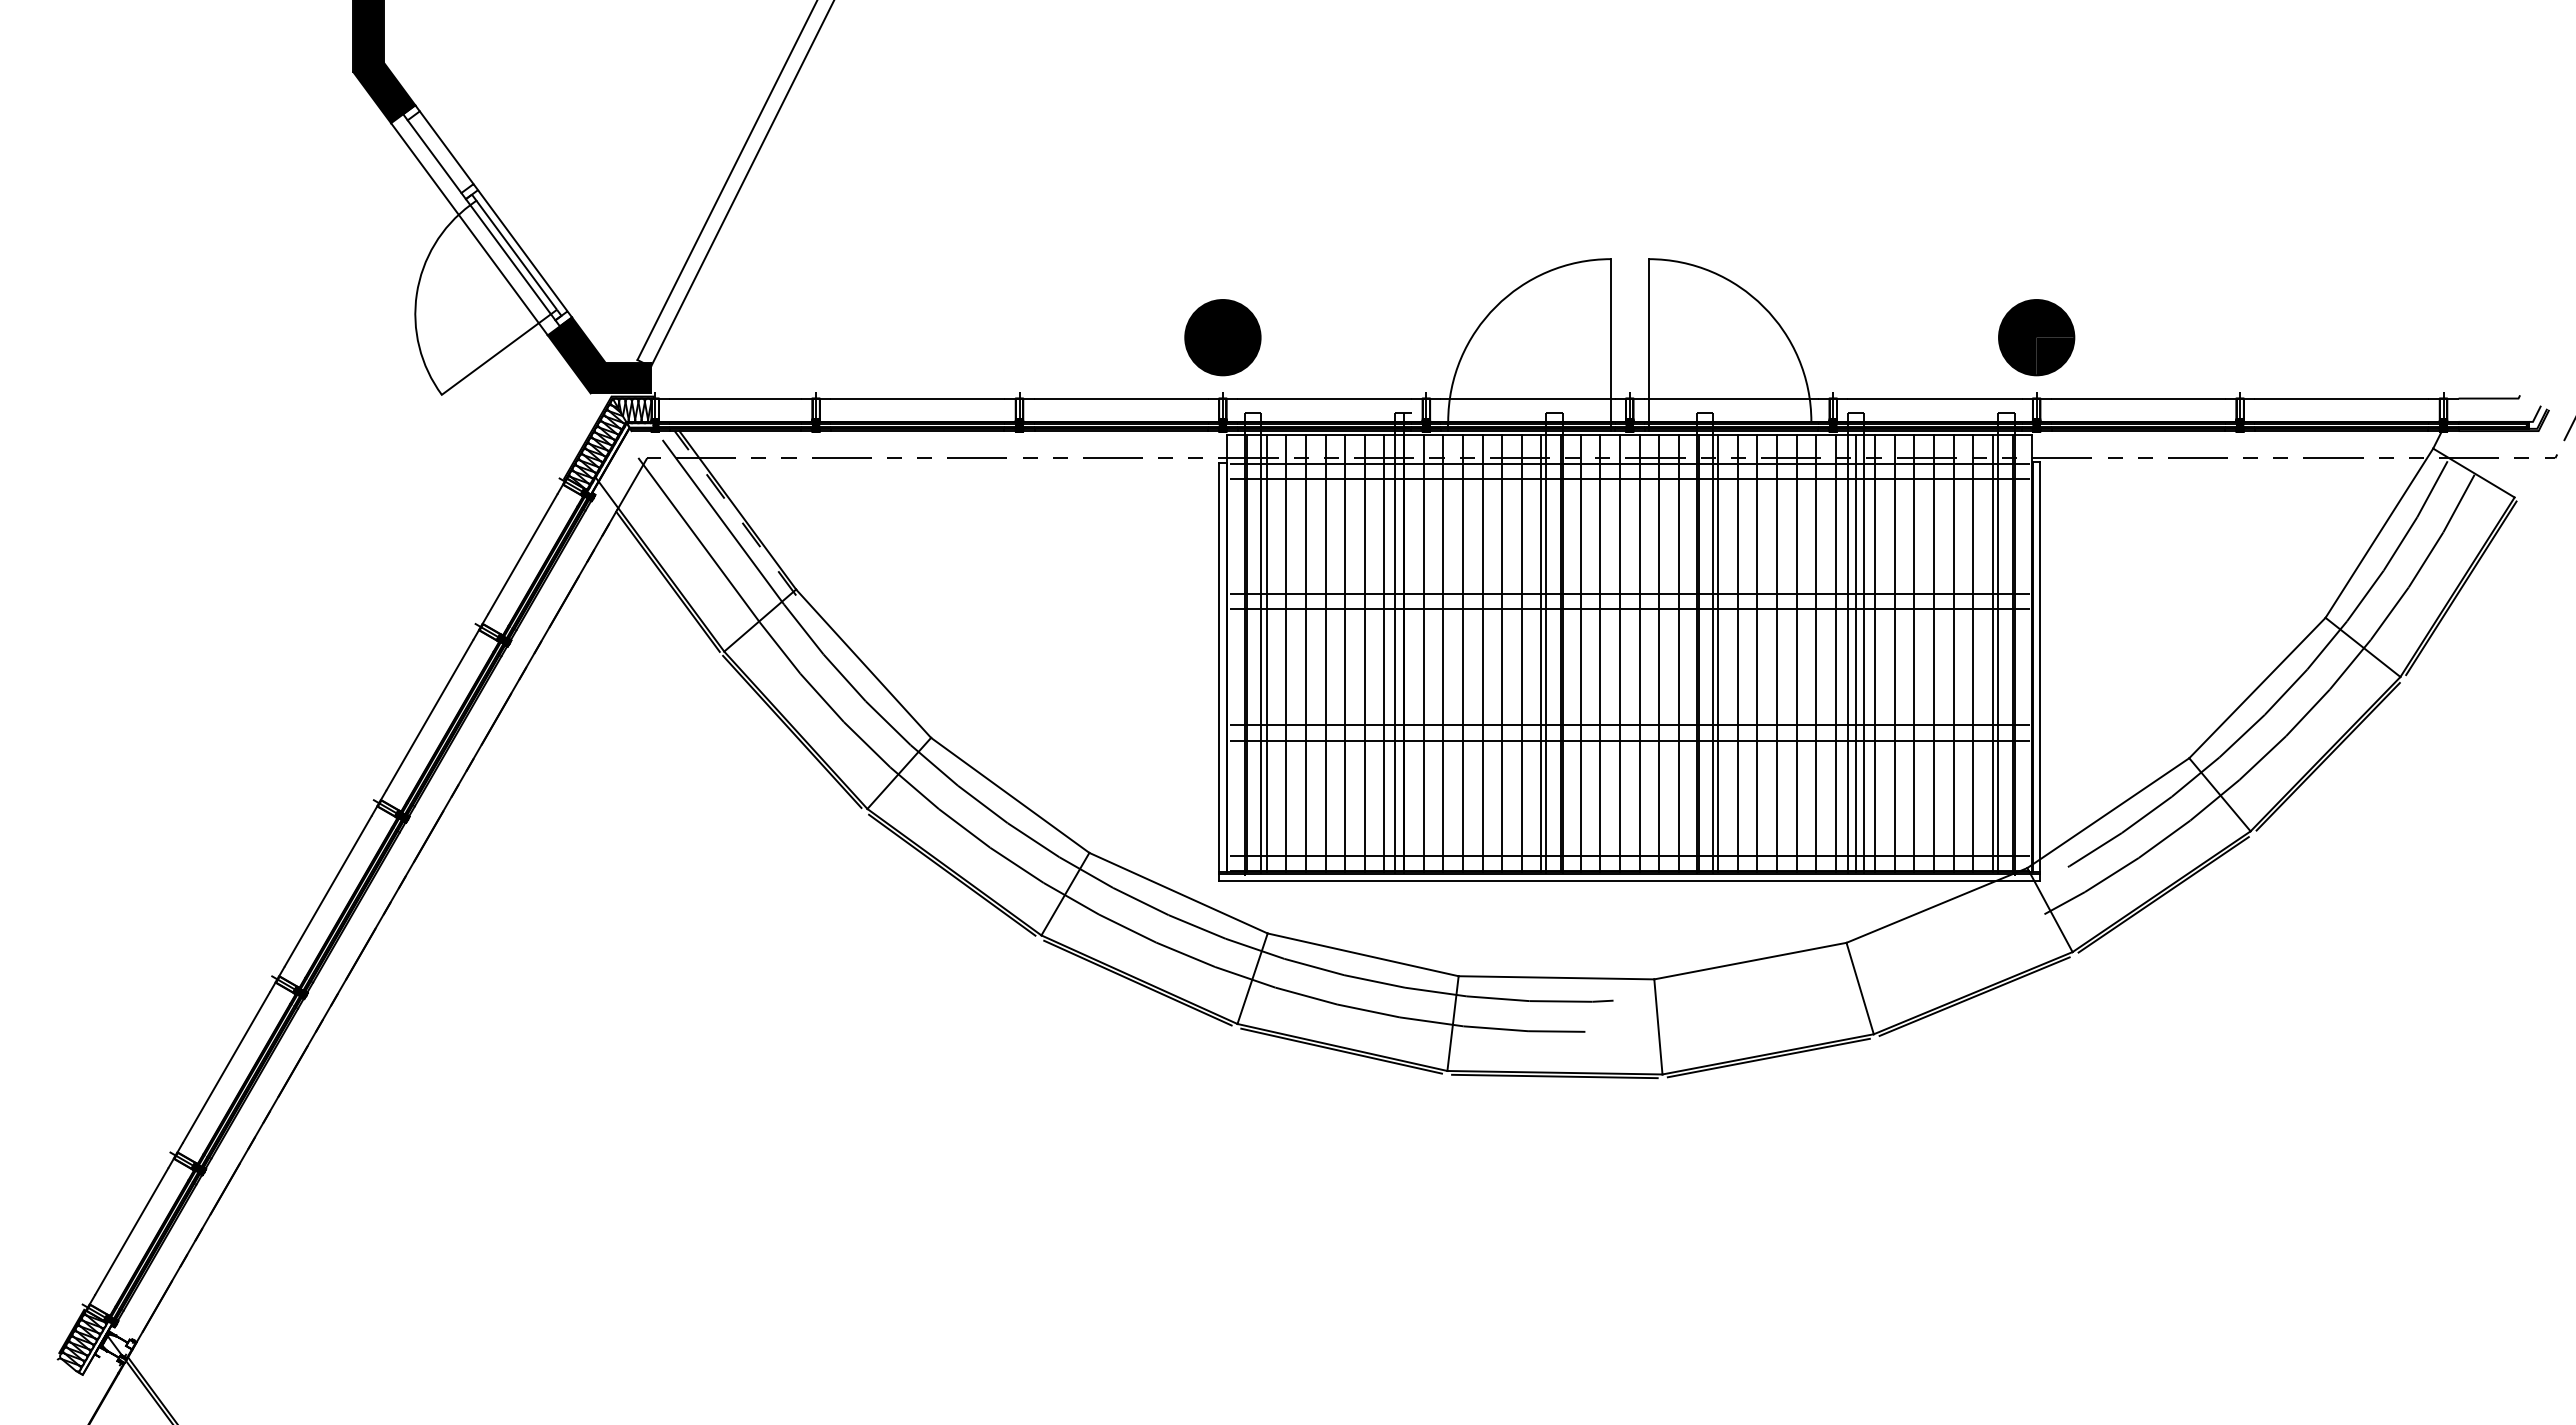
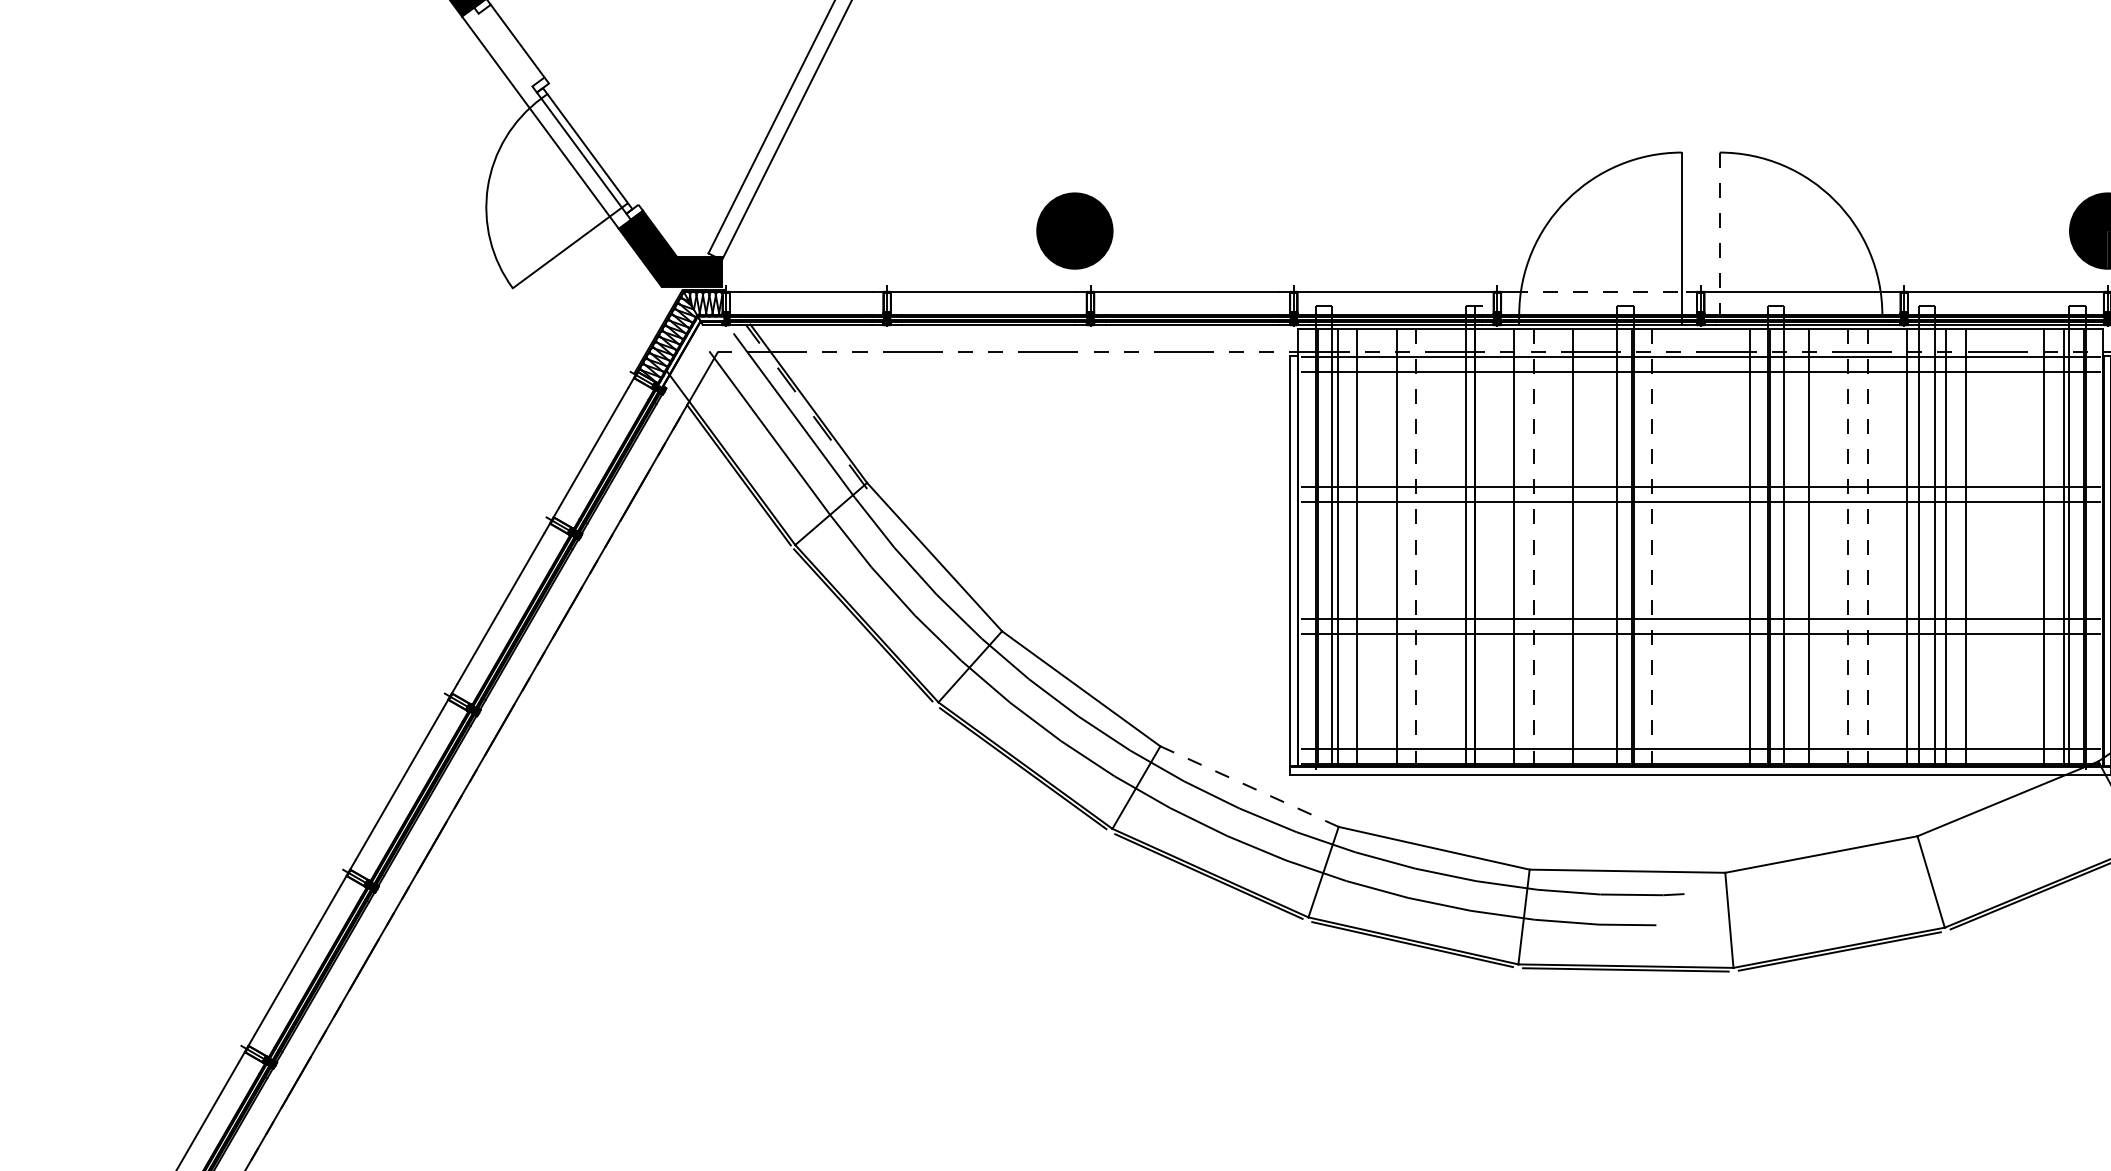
line: (434, 156) -> (505, 49), removed
line: (522, 250) -> (593, 143), removed
part: (1222, 337) -> (1074, 230), moved
line: (1648, 345) -> (1719, 238), solid -> dashed
line: (1528, 398) -> (1599, 291), solid -> dashed
line: (1305, 653) -> (1376, 546), removed
line: (1345, 653) -> (1416, 546), solid -> dashed
line: (1364, 653) -> (1435, 546), removed
line: (1384, 653) -> (1455, 546), removed
line: (1423, 653) -> (1494, 546), removed
line: (1462, 653) -> (1533, 546), solid -> dashed
line: (1482, 653) -> (1553, 546), removed
line: (1521, 653) -> (1592, 546), removed
line: (1541, 653) -> (1612, 546), removed
line: (1580, 653) -> (1651, 546), solid -> dashed
line: (1600, 653) -> (1671, 546), removed
line: (1619, 653) -> (1690, 546), removed
line: (1639, 653) -> (1710, 546), removed
line: (1659, 653) -> (1730, 546), removed
line: (1718, 653) -> (1789, 546), removed
line: (1757, 653) -> (1828, 546), removed
line: (1777, 653) -> (1848, 546), solid -> dashed
line: (1796, 653) -> (1867, 546), solid -> dashed
line: (1816, 653) -> (1887, 546), removed
line: (1855, 653) -> (1926, 546), removed
line: (1914, 653) -> (1985, 546), removed
line: (1934, 653) -> (2005, 546), removed
line: (1953, 653) -> (2024, 546), removed
line: (1178, 893) -> (1249, 786), solid -> dashed

